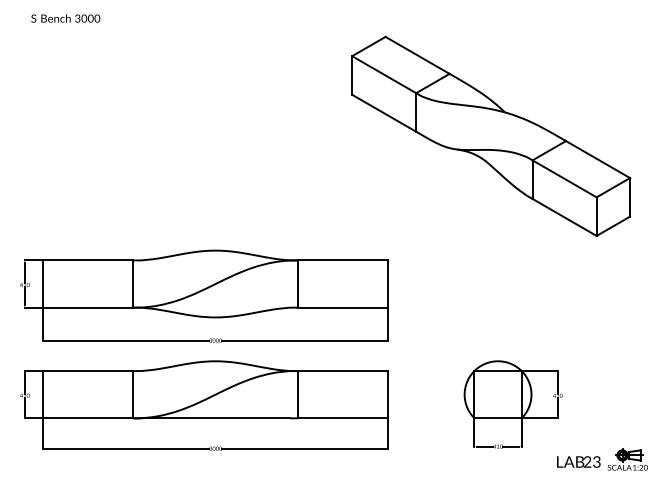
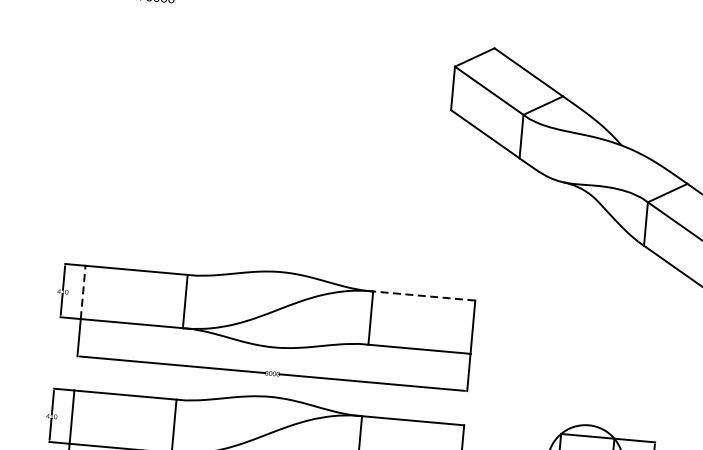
line: (342, 260) -> (423, 296), solid -> dashed
line: (42, 284) -> (82, 292), solid -> dashed

